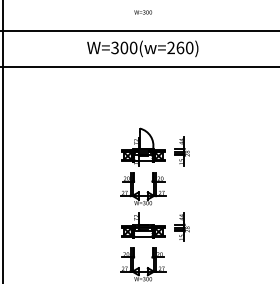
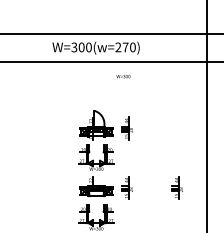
text: (143, 12) -> (123, 76), moved
text: (180, 48) -> (125, 47), W=300(w=260) -> W=300(w=270)
part: (245, 226) -> (176, 187), added

